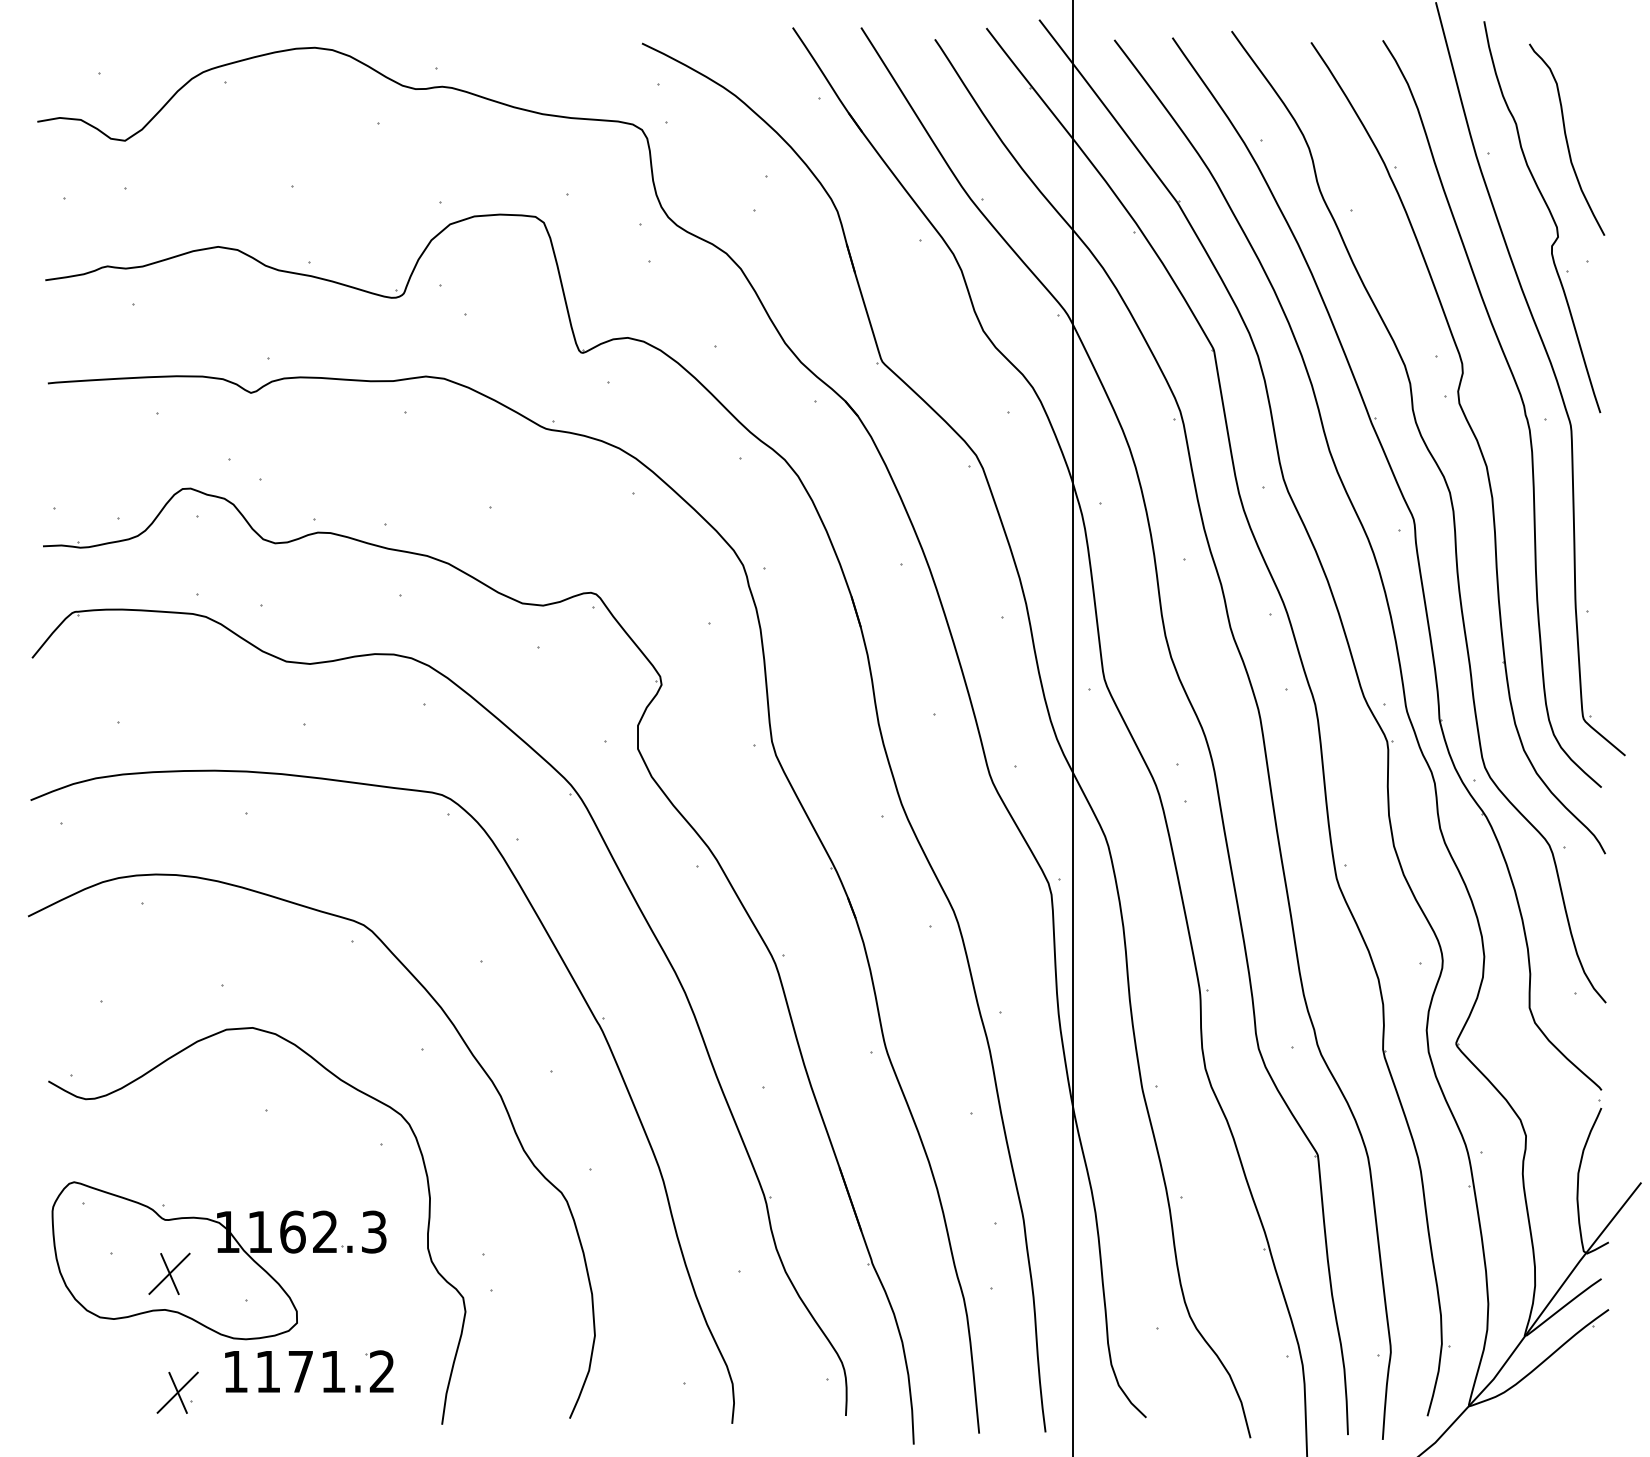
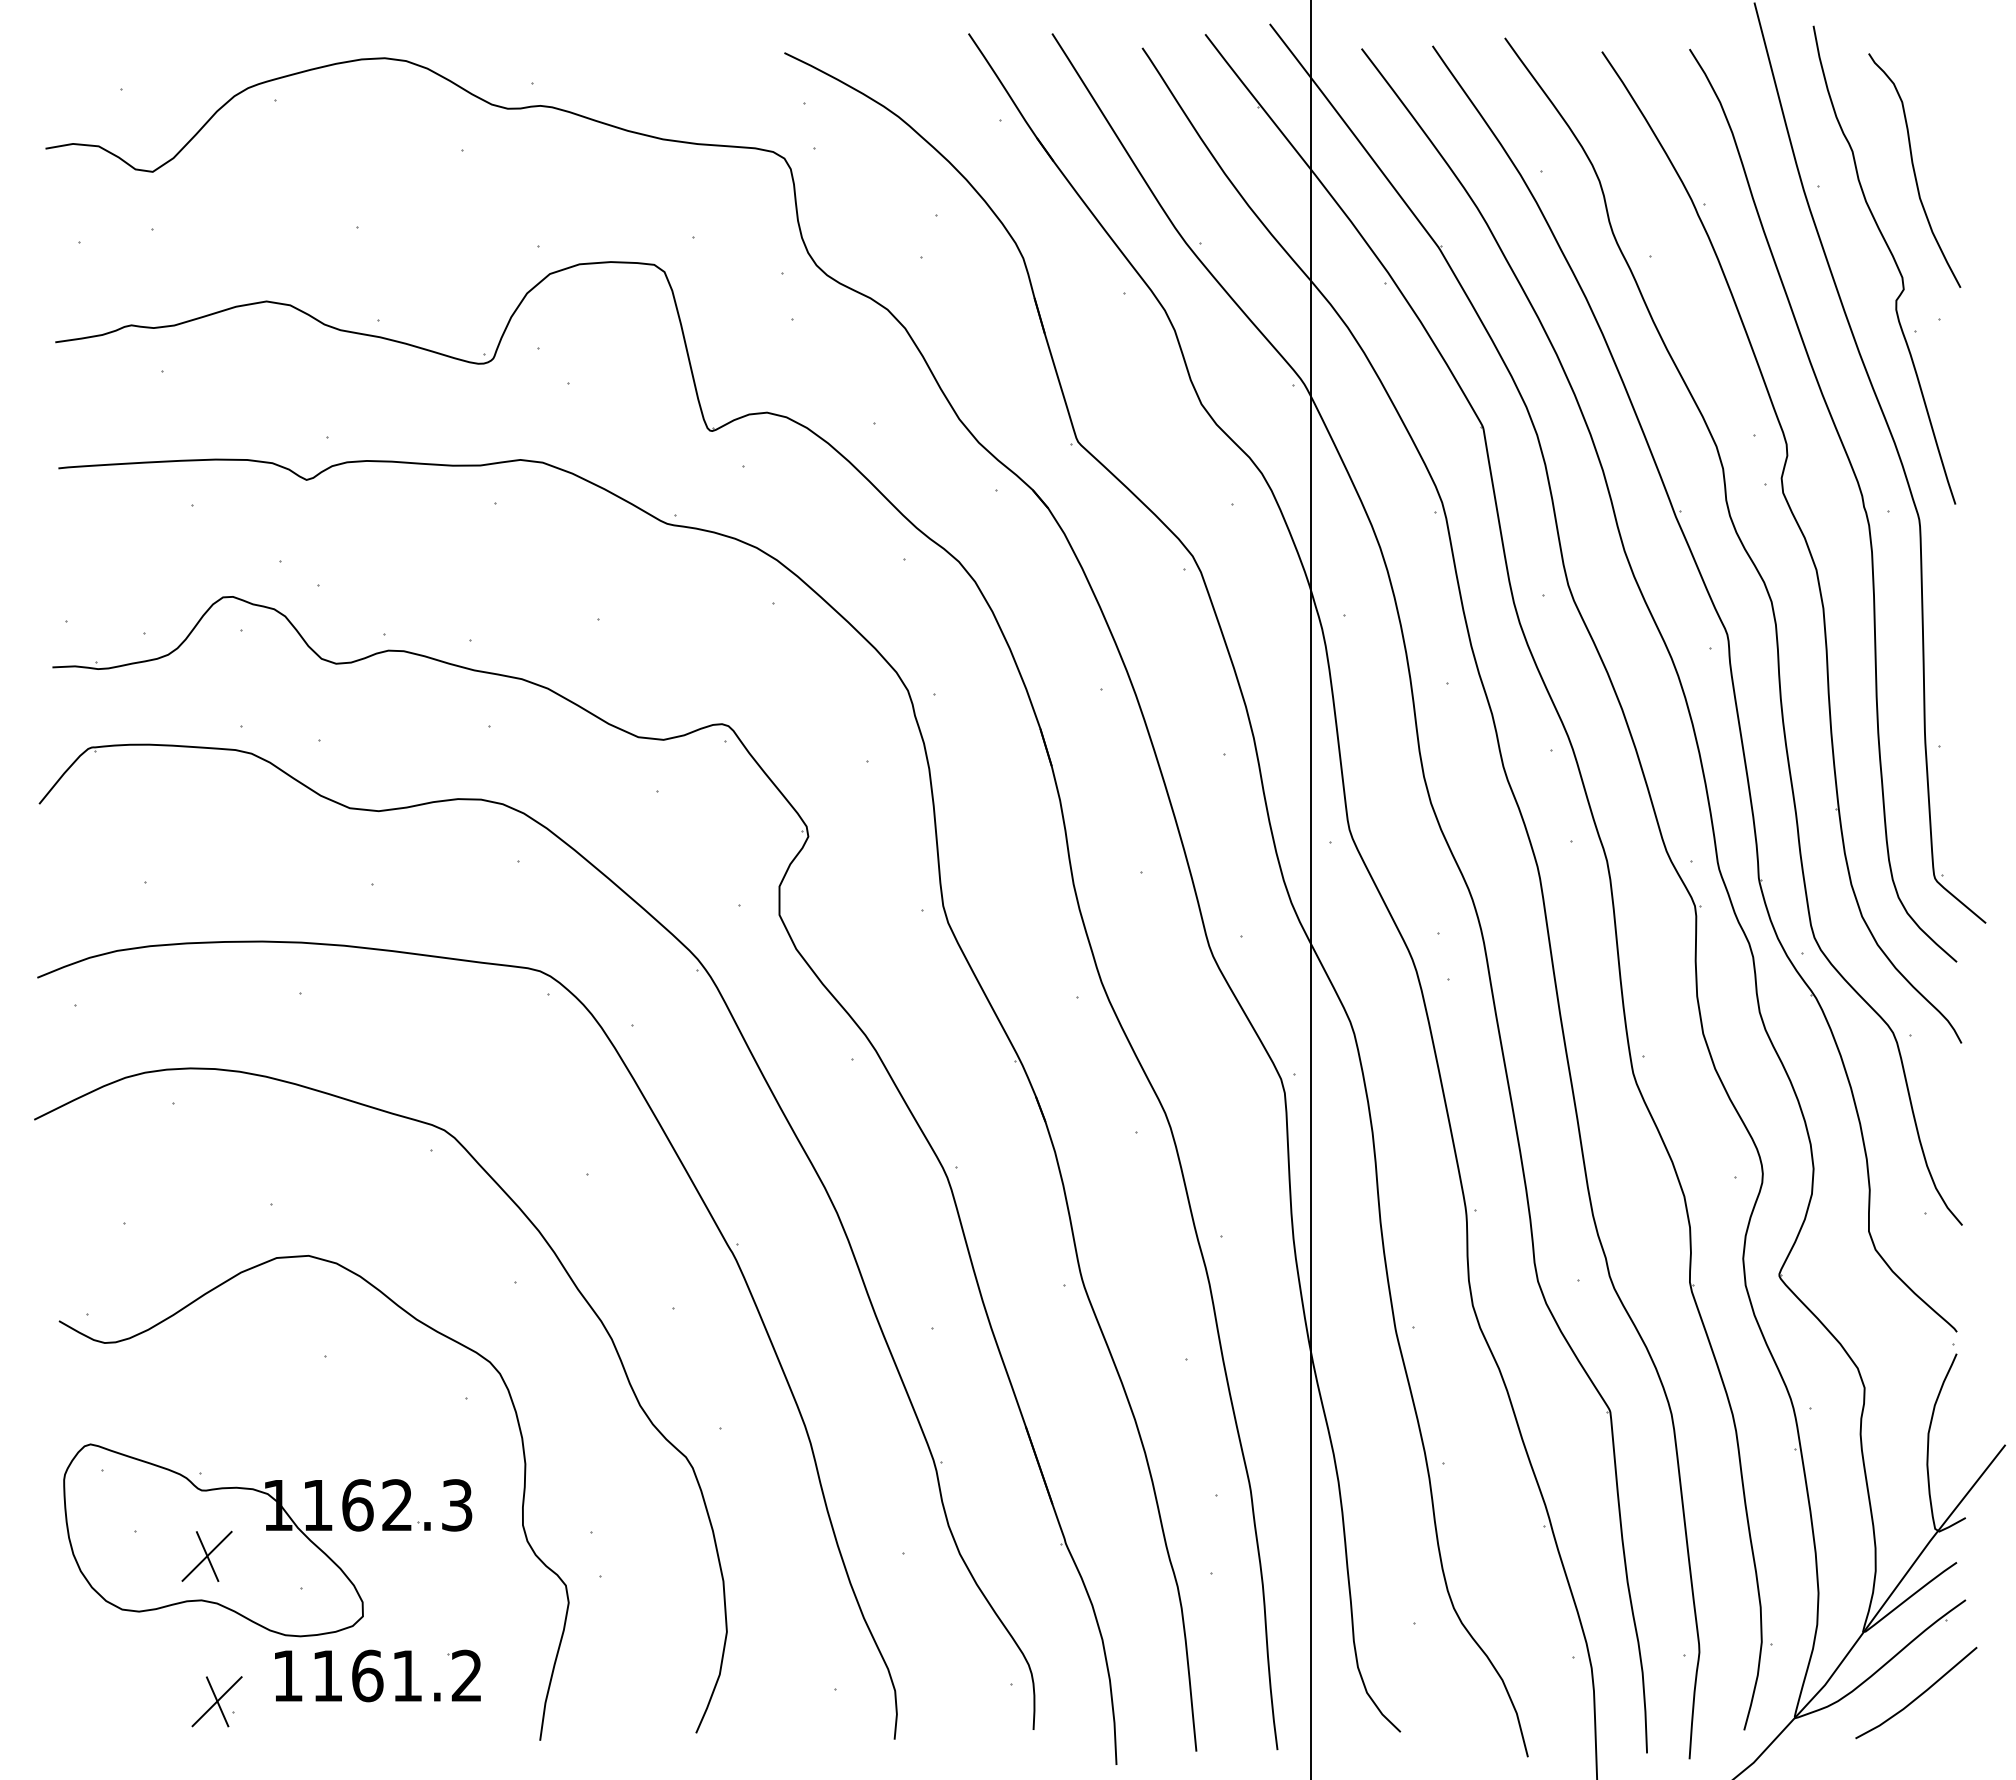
text: (300, 1371) -> (367, 1675), 1171.2 -> 1161.2
line: (1570, 1386) -> (1919, 1694), added

